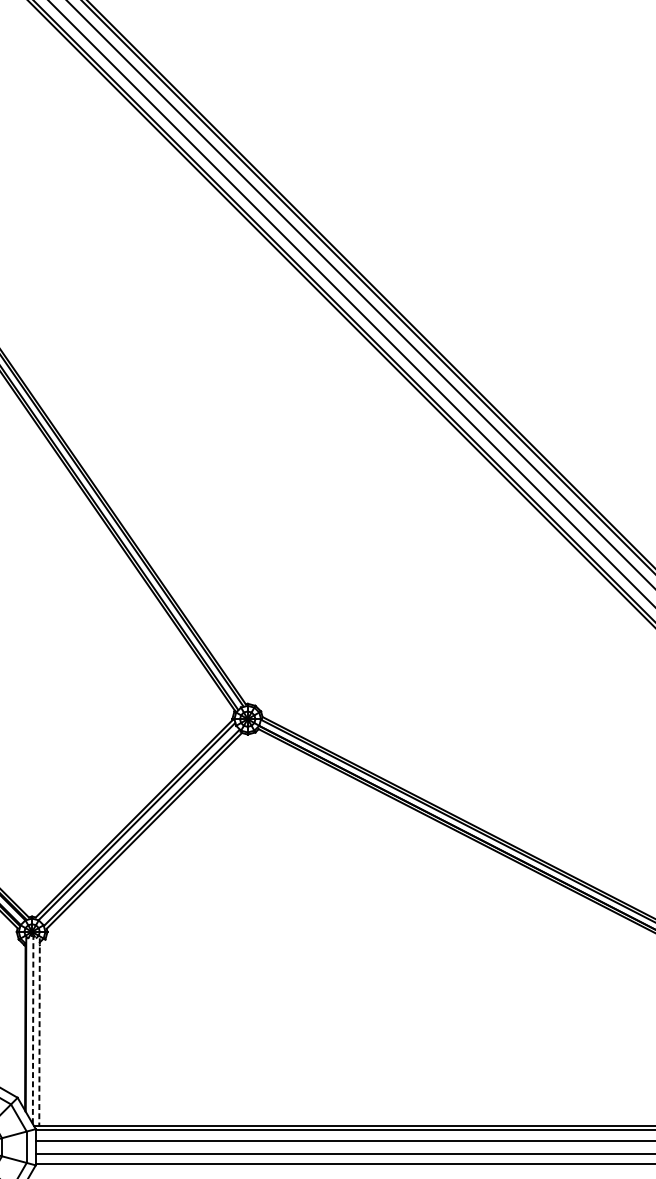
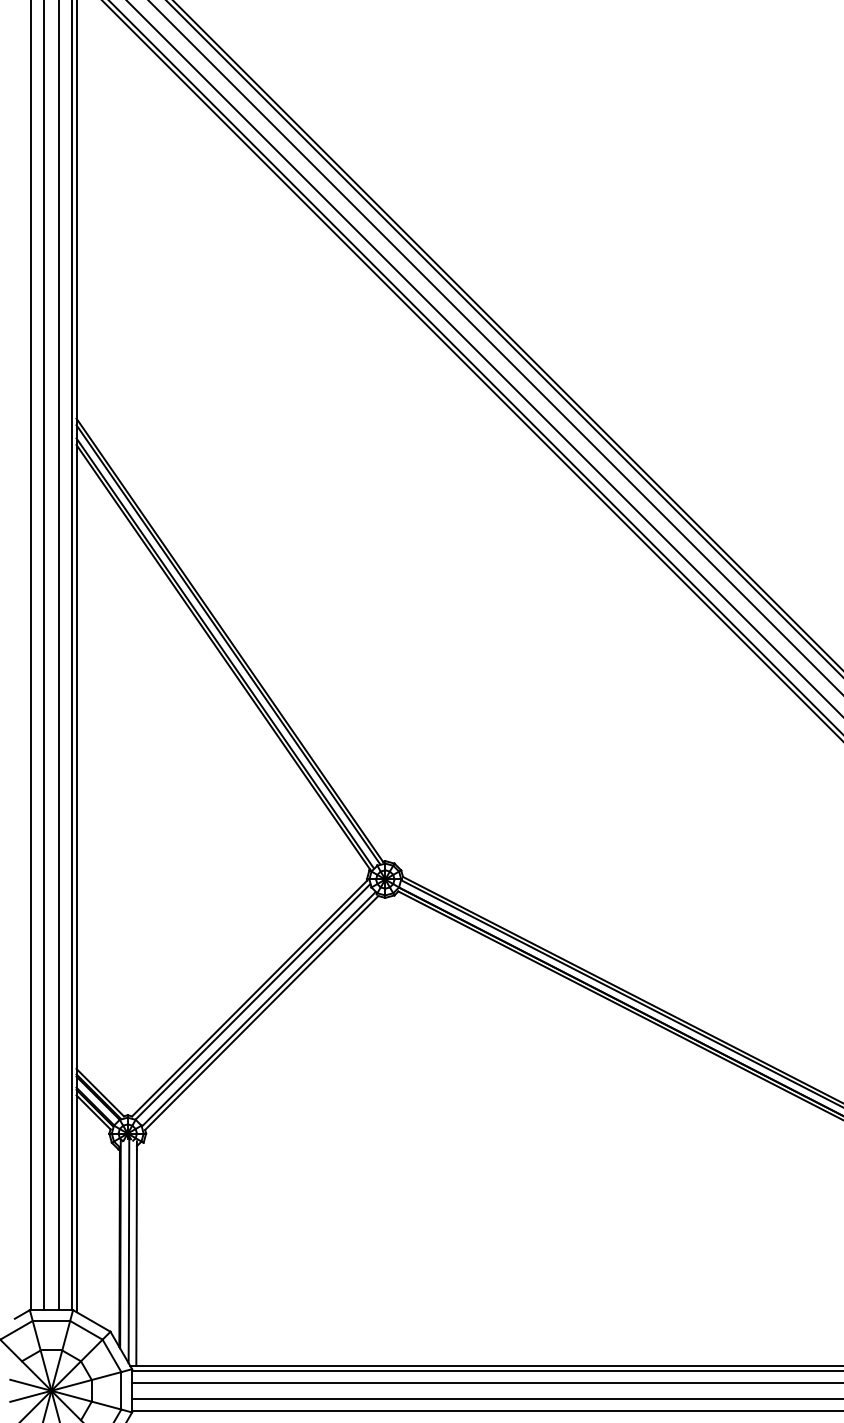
line: (32, 1029) -> (128, 1250), dashed -> solid
line: (39, 1033) -> (136, 1254), dashed -> solid

